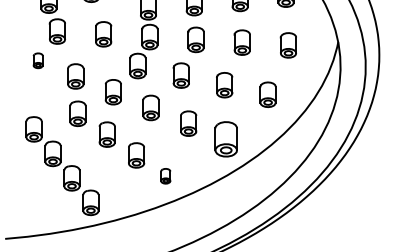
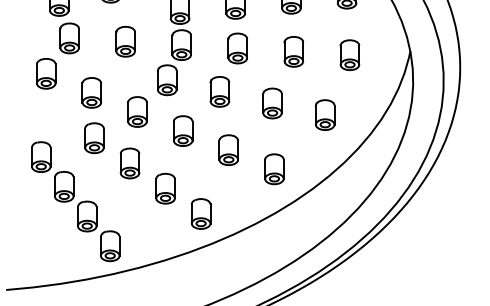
part: (38, 60) -> (46, 73), size x1.67
part: (226, 139) -> (274, 169), size x0.71
part: (165, 175) -> (200, 213), size x1.67

